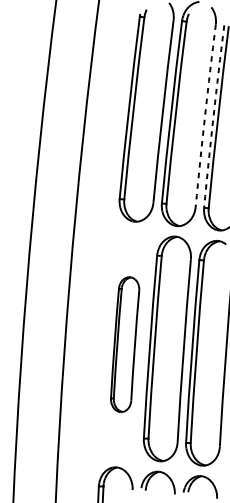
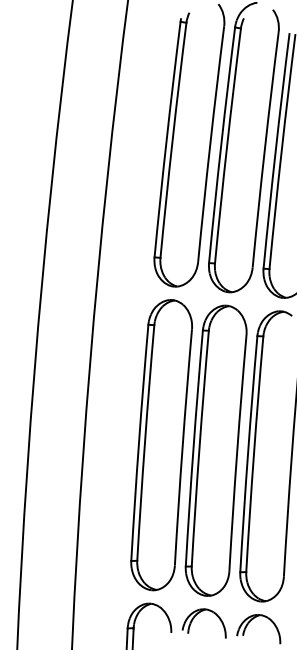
arc: (204, 115) -> (264, 149), dashed -> solid
arc: (213, 116) -> (275, 150), dashed -> solid
part: (125, 344) -> (161, 445), size x1.67

